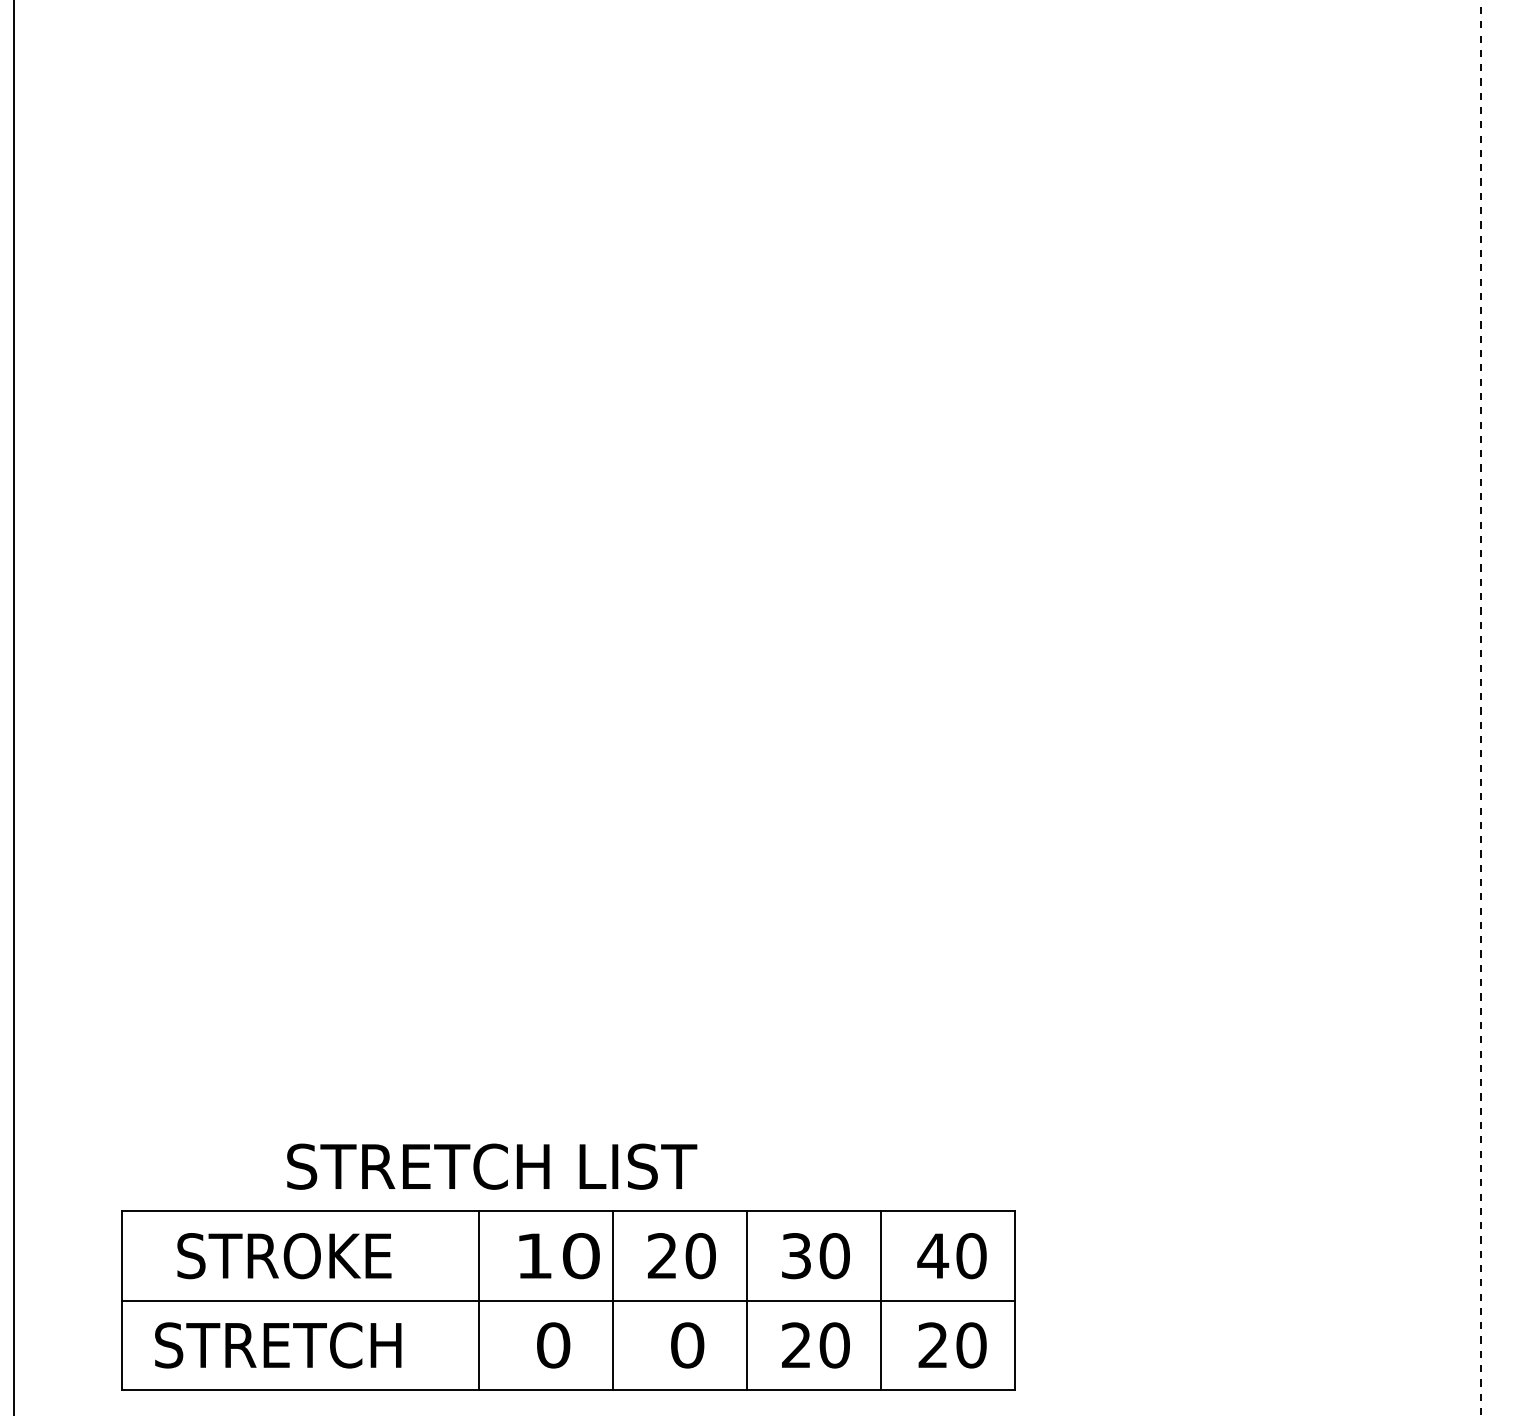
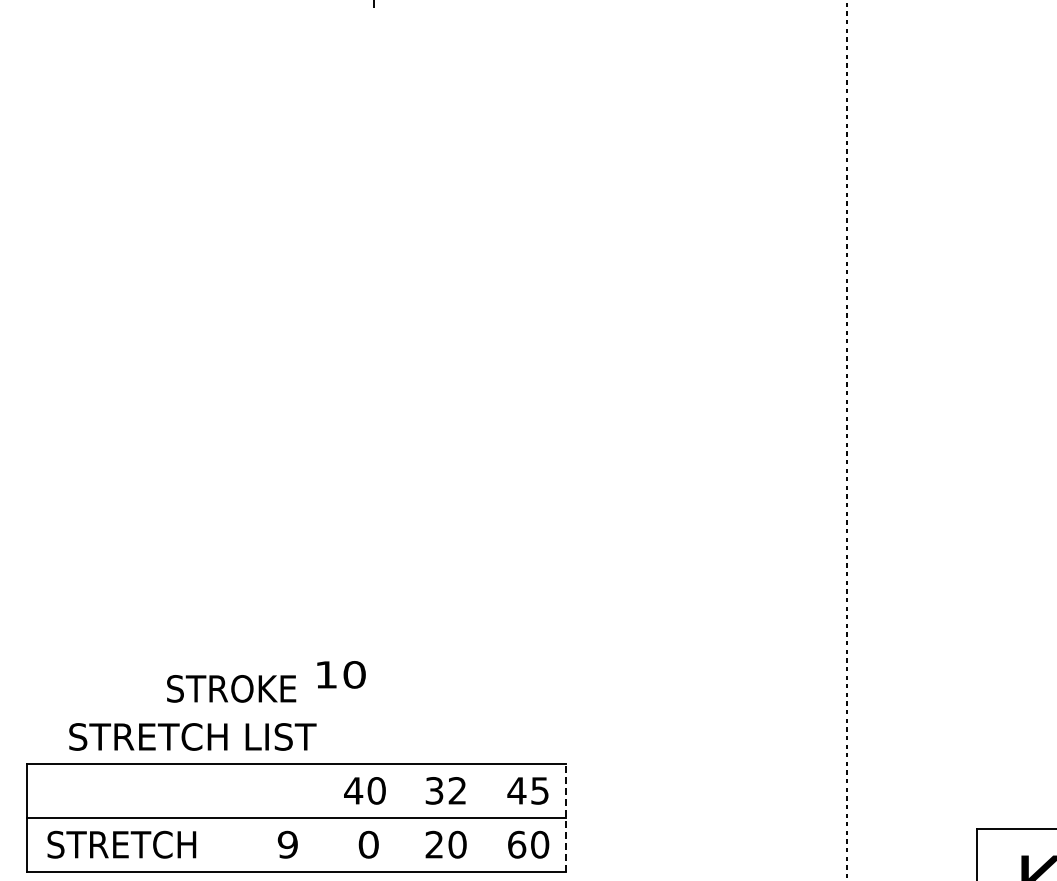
text: (491, 1165) -> (192, 736), moved
text: (284, 1255) -> (231, 688), moved
text: (559, 1255) -> (341, 674), moved
text: (662, 1255) -> (353, 790), 20 -> 40
text: (834, 1255) -> (457, 790), 30 -> 32
text: (972, 1255) -> (540, 790), 40 -> 45
line: (478, 1300) -> (242, 817), removed
line: (612, 1300) -> (323, 817), removed
line: (746, 1300) -> (404, 817), removed
line: (881, 1300) -> (485, 817), removed
line: (1015, 1300) -> (566, 817), solid -> dashed
text: (552, 1344) -> (287, 844), 0 -> 9
text: (934, 1344) -> (517, 844), 20 -> 60

